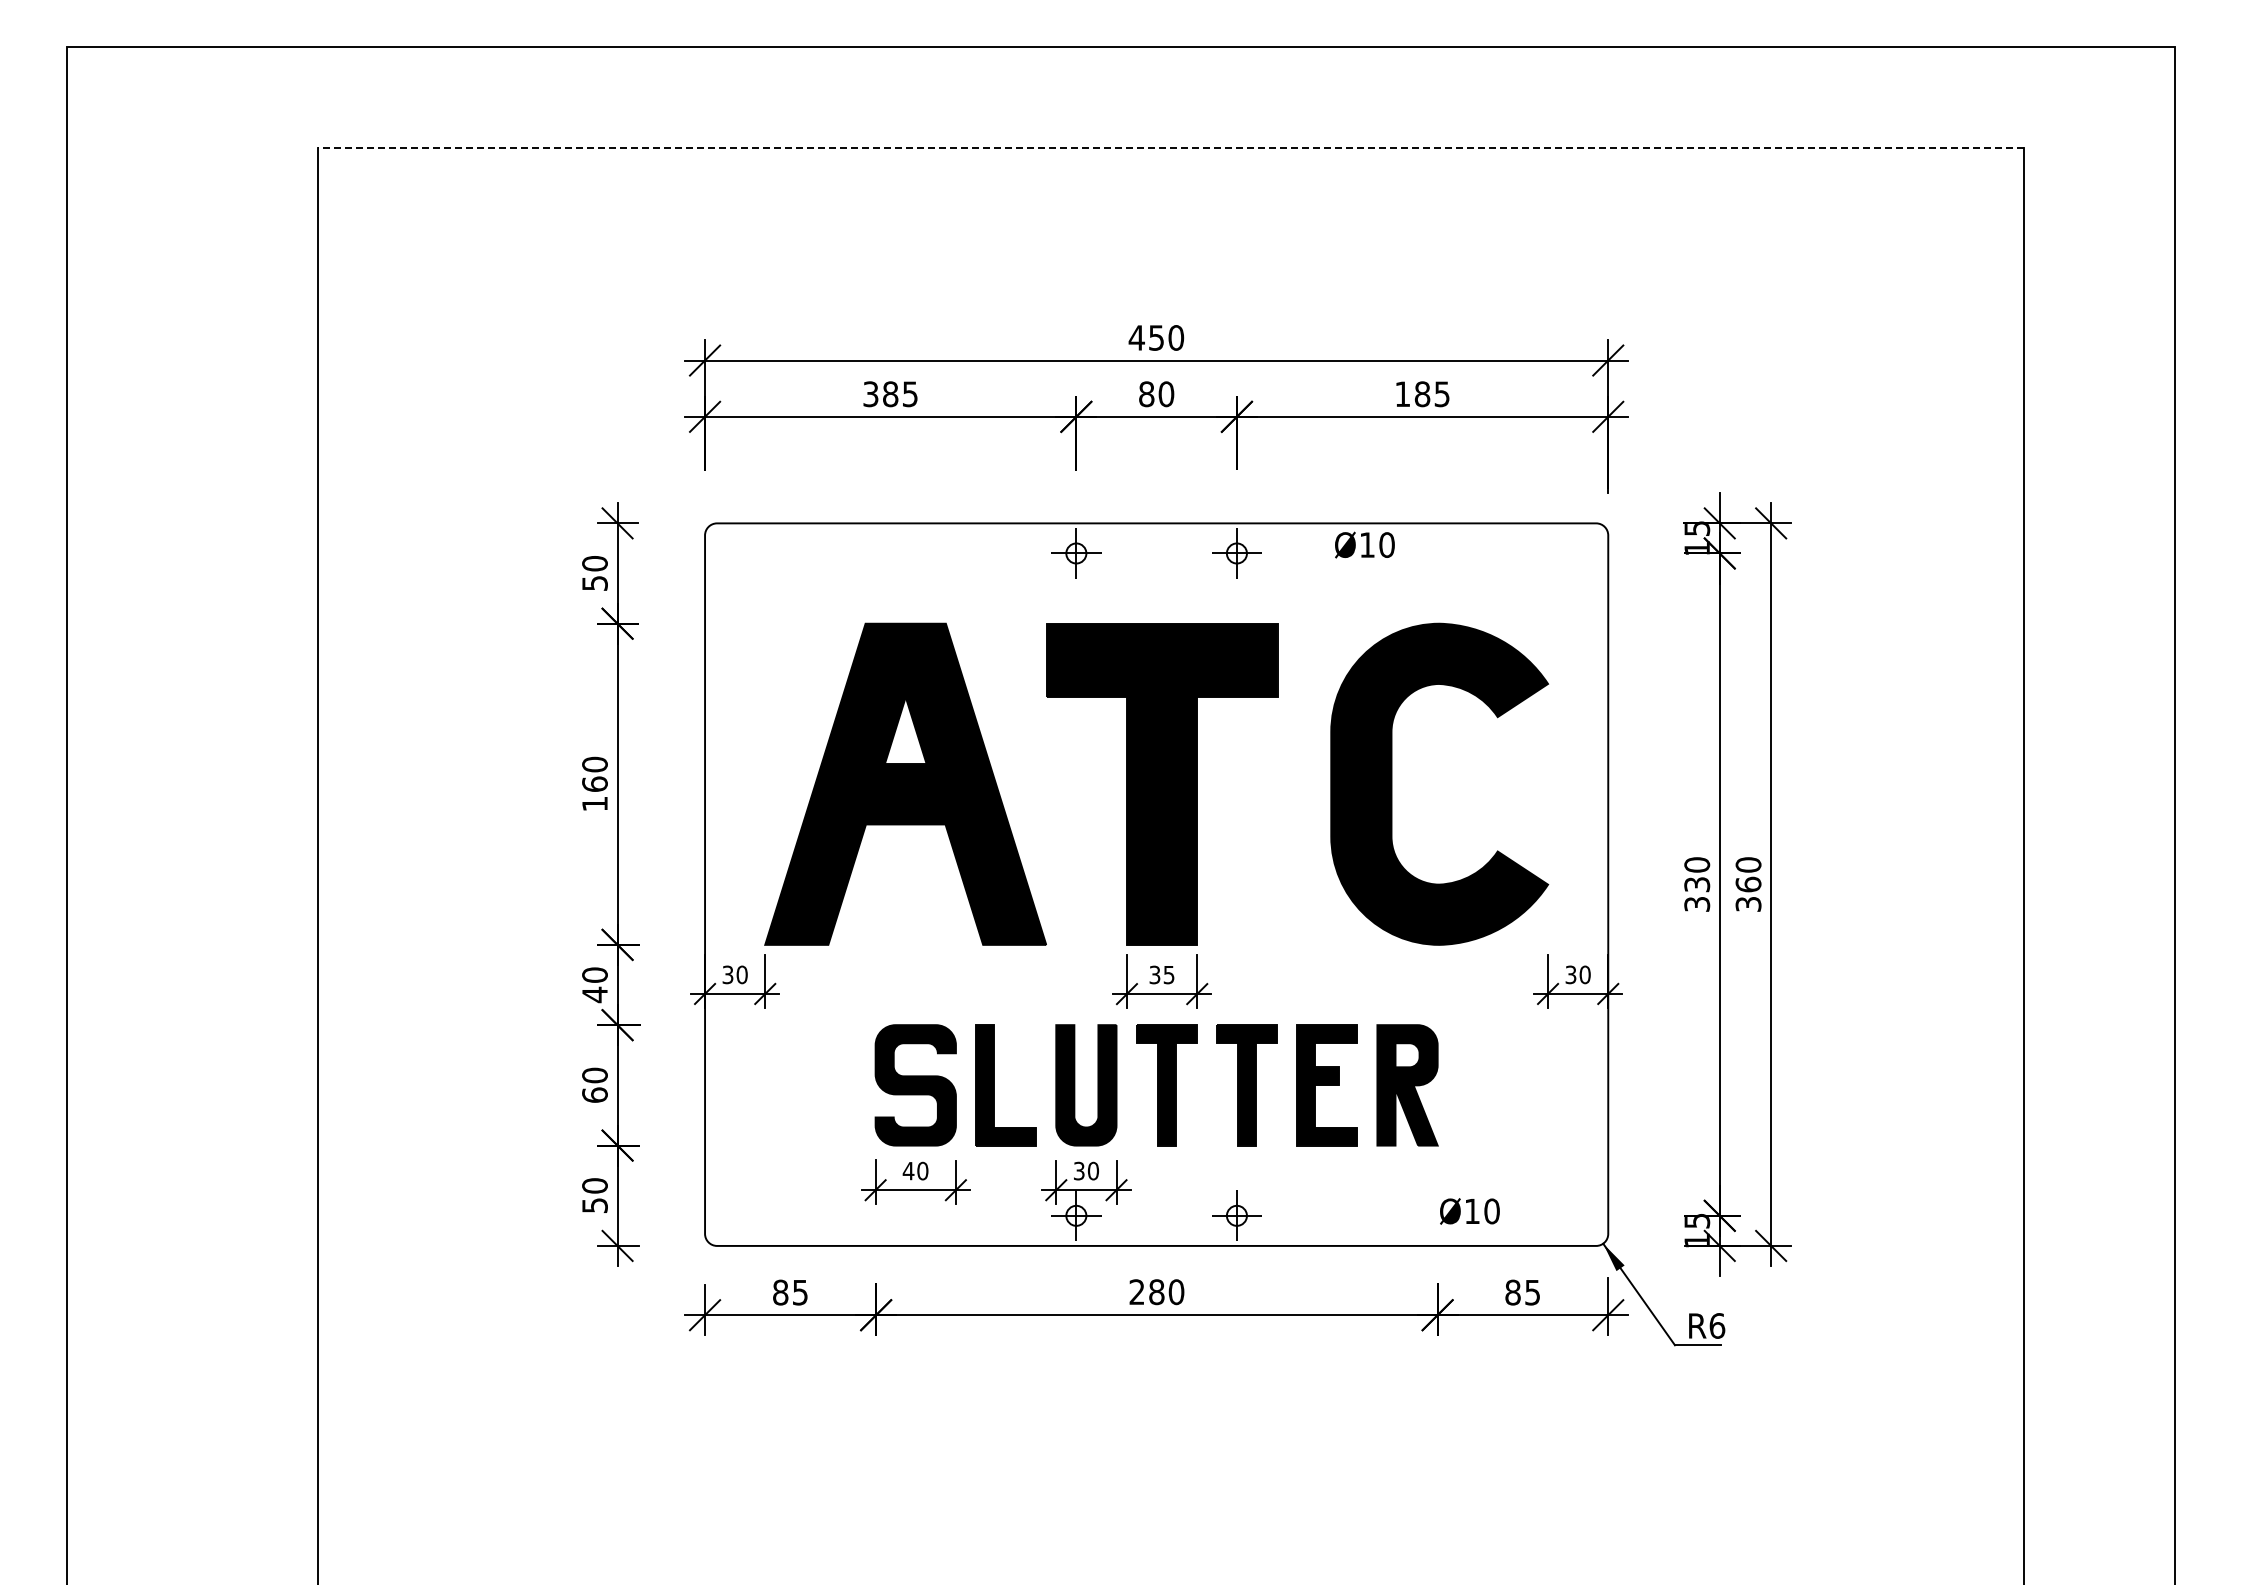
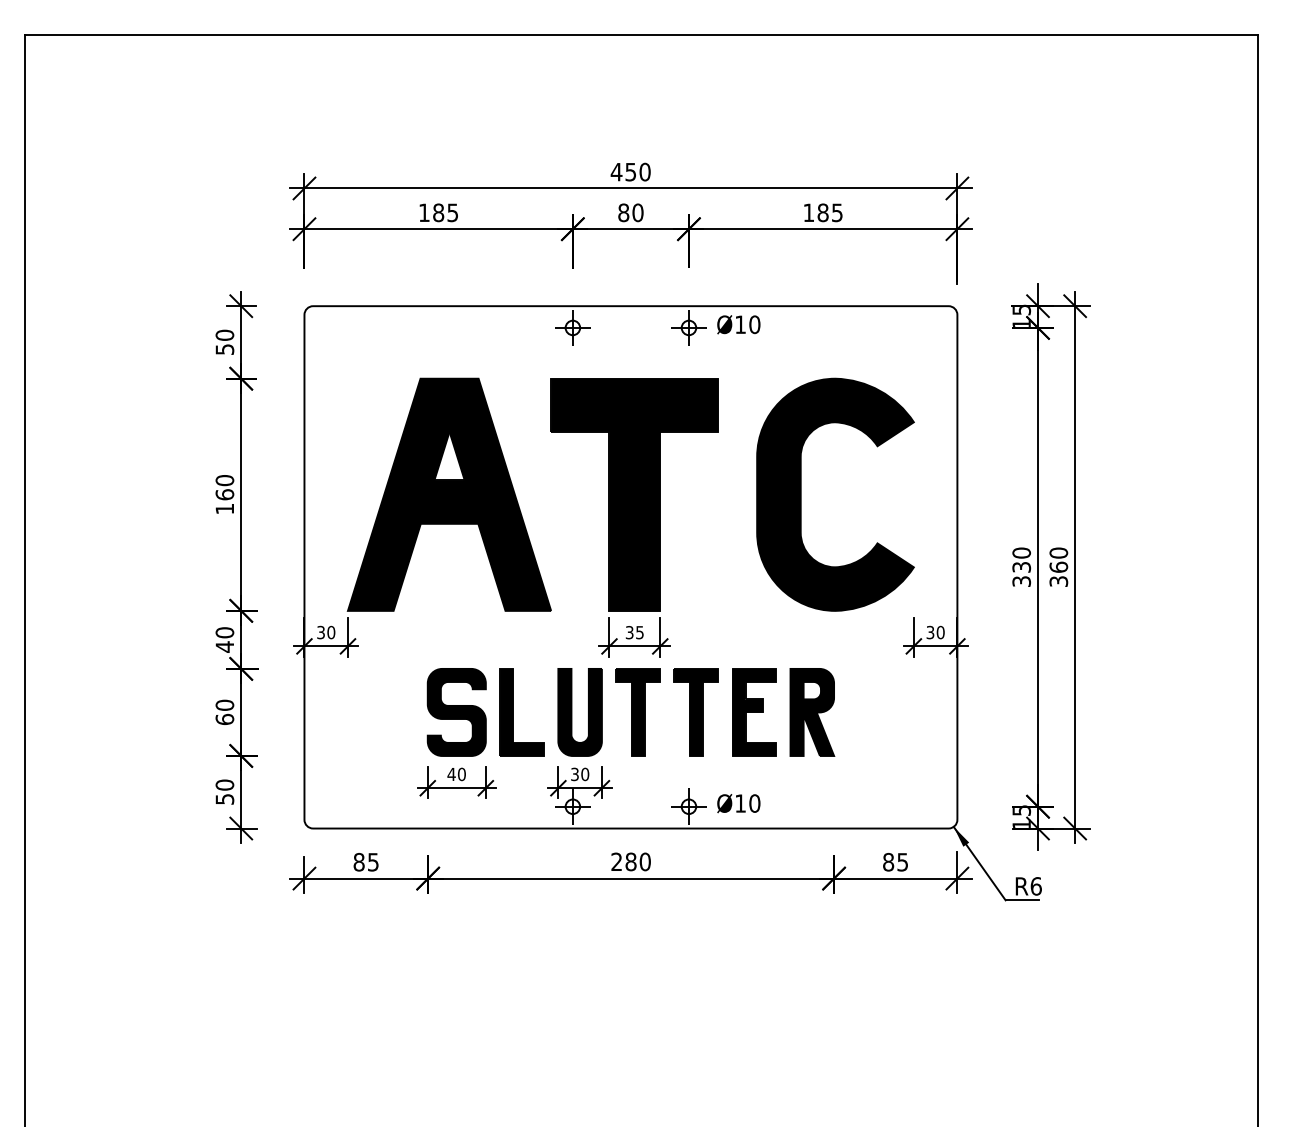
line: (1170, 147) -> (640, 34), dashed -> solid
text: (870, 394) -> (424, 213), 385 -> 185
text: (1364, 544) -> (738, 324), moved
text: (1469, 1211) -> (738, 803), moved

